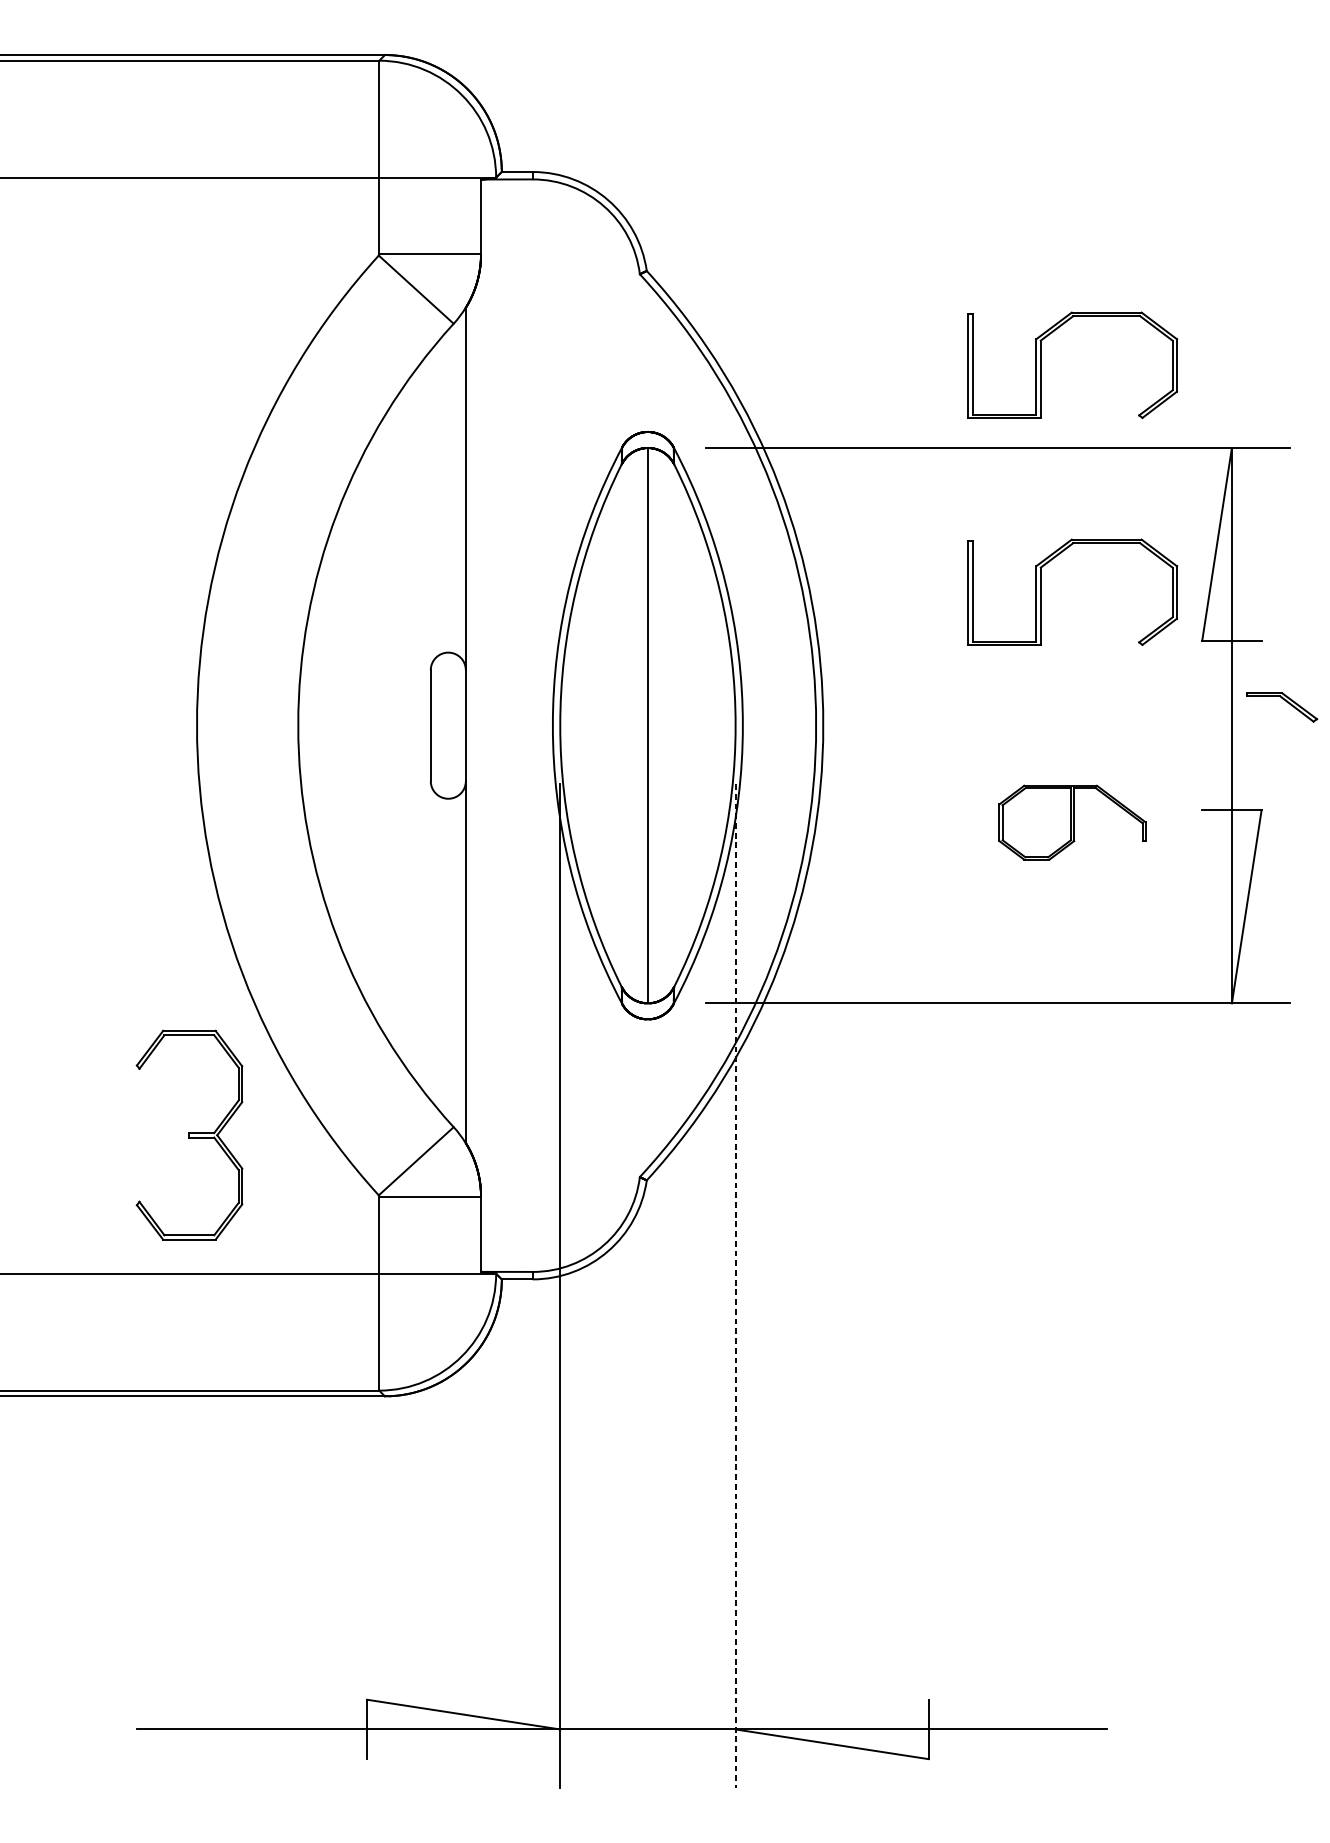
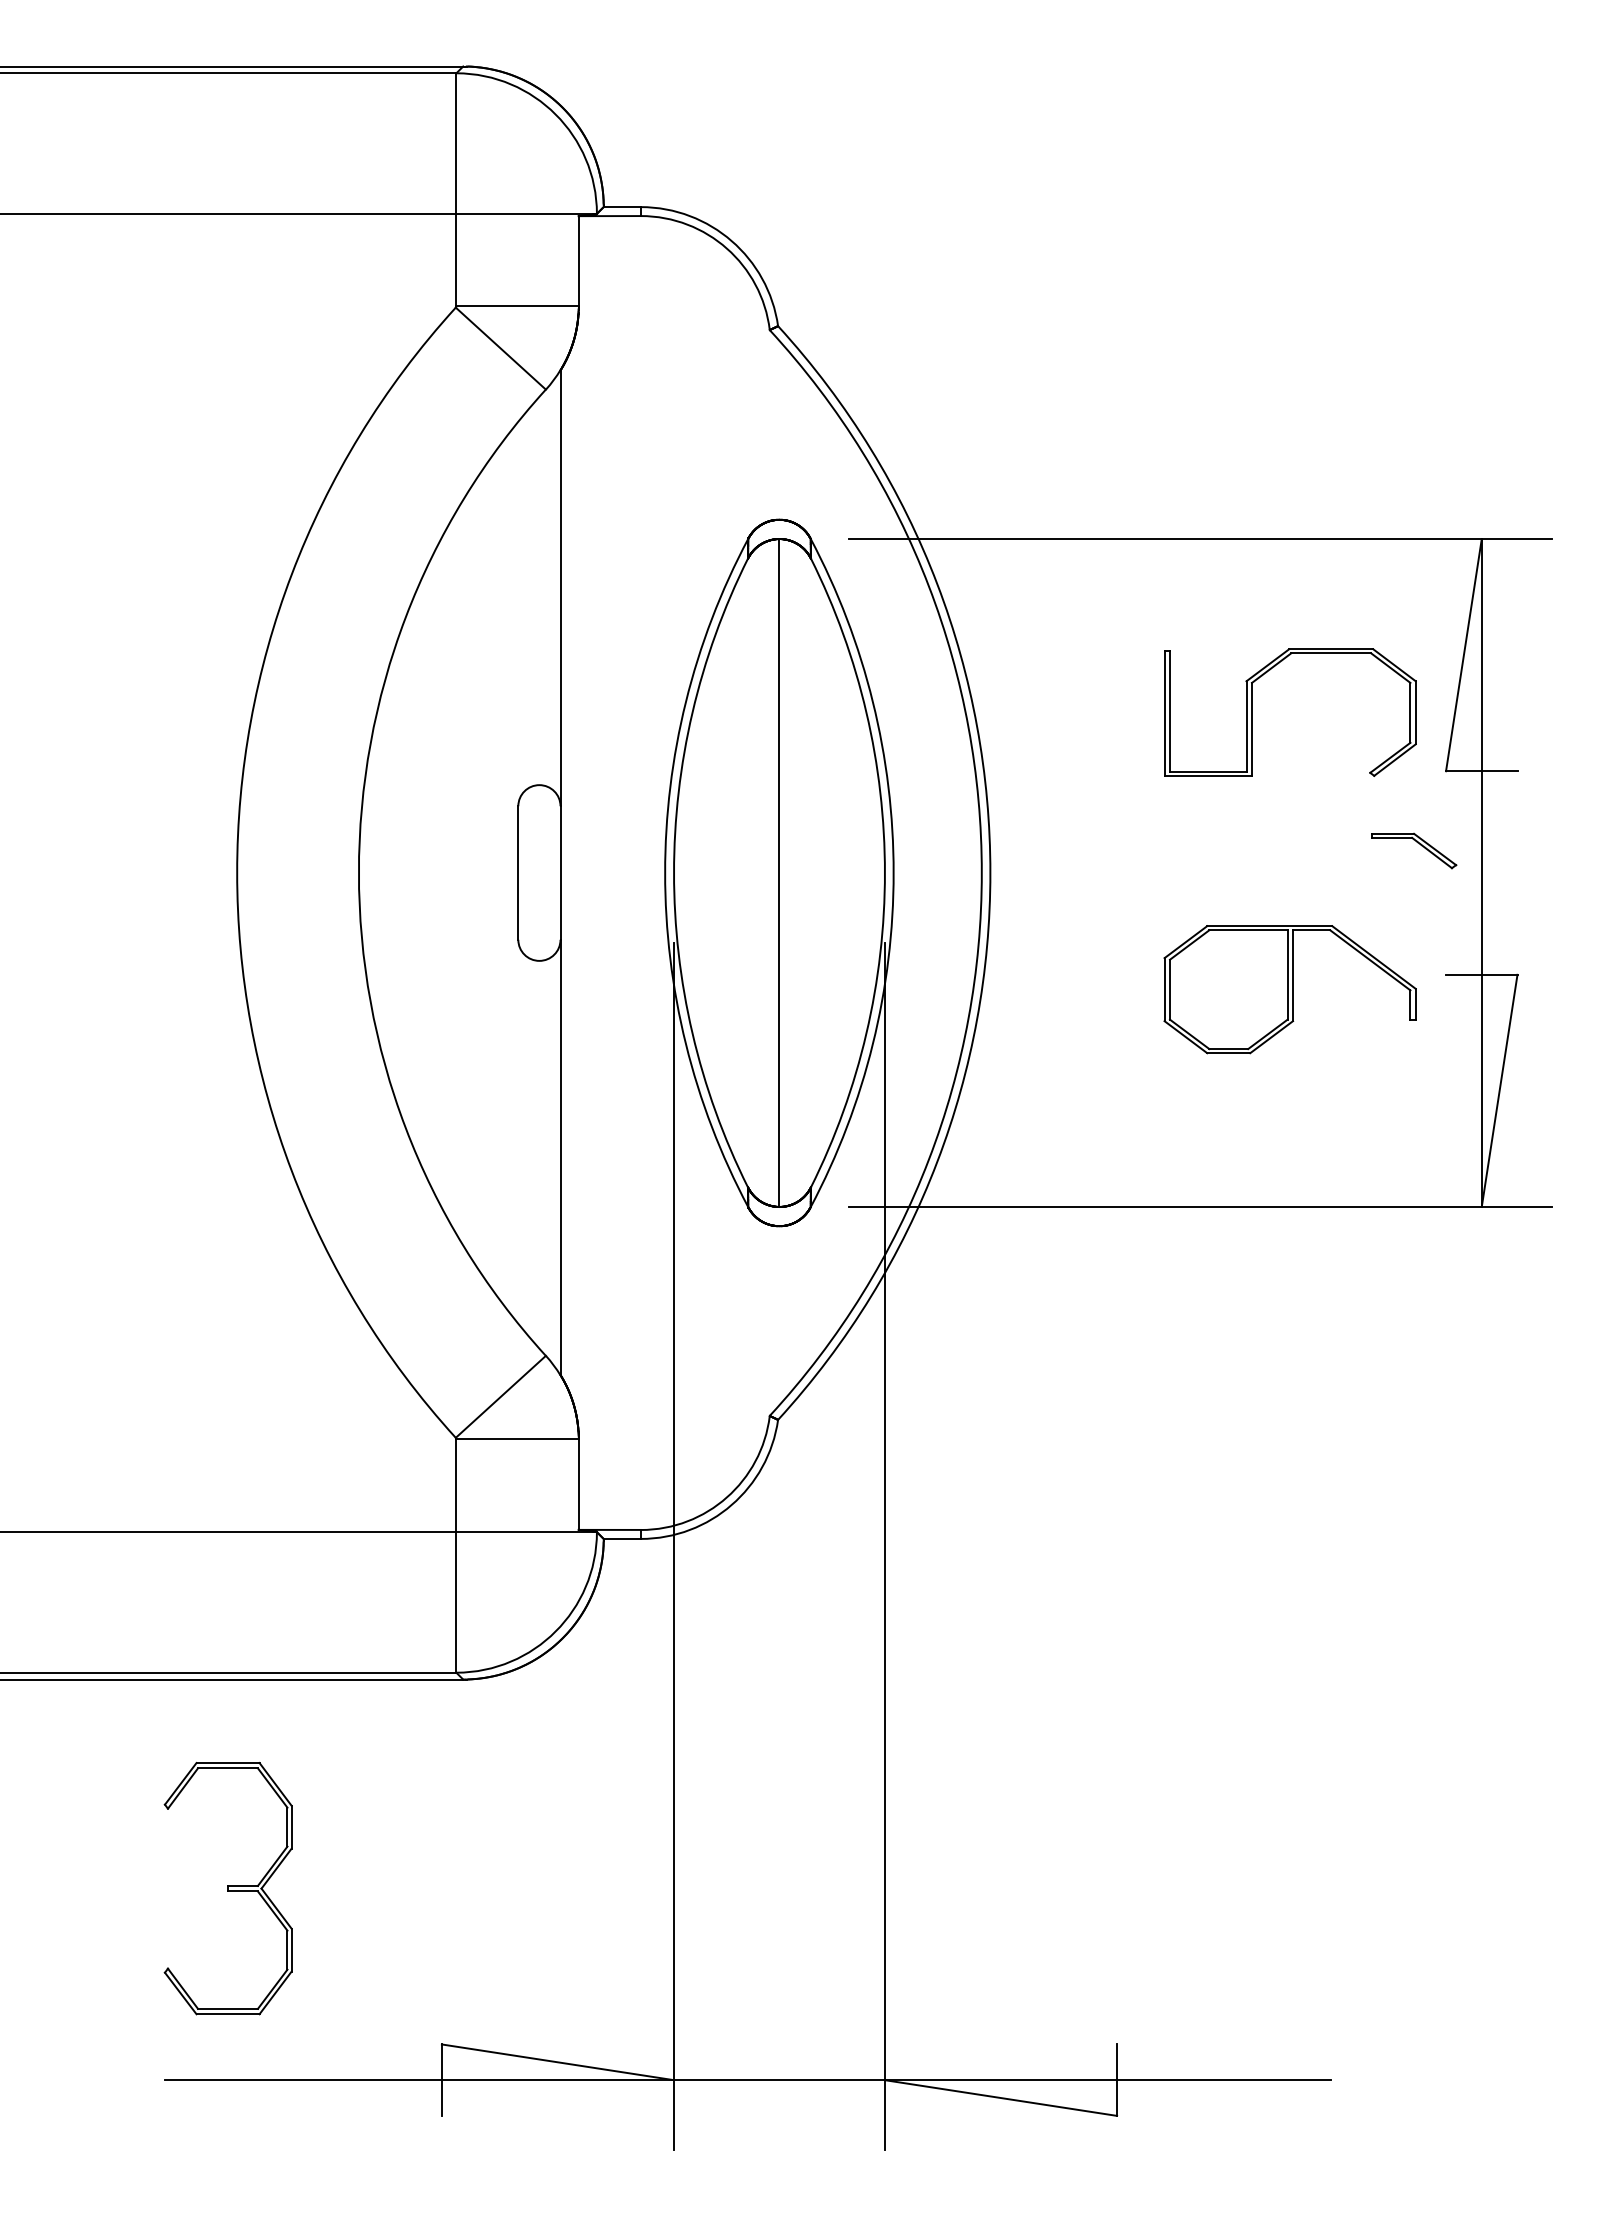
part: (1041, 365) -> (1252, 439), removed
part: (1284, 701) -> (1417, 843), moved
part: (1072, 822) -> (1289, 989), size x1.43
part: (188, 1135) -> (227, 1888), moved
line: (735, 1285) -> (884, 1546), dashed -> solid

